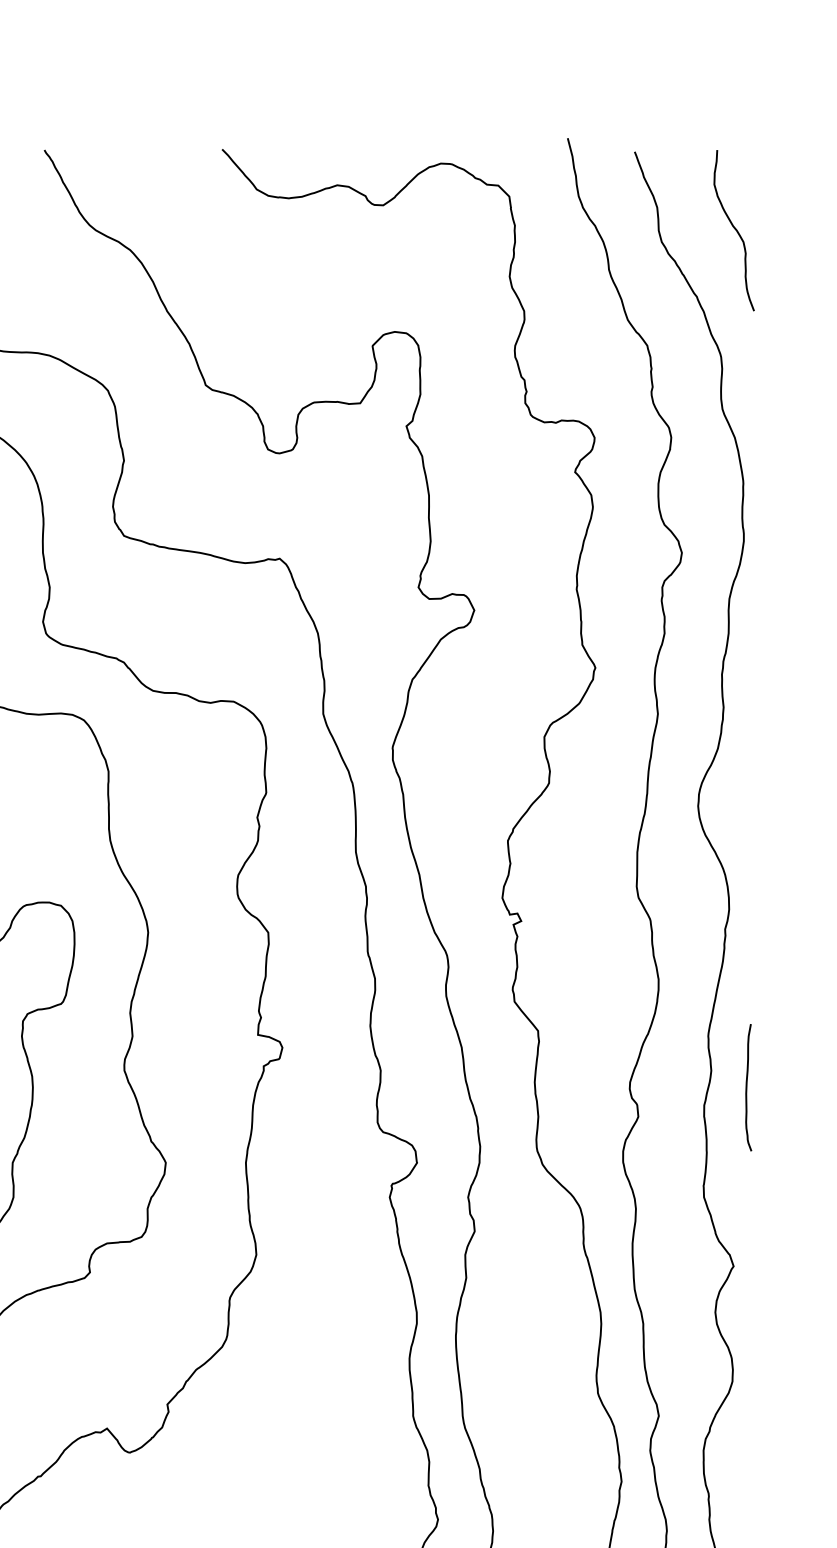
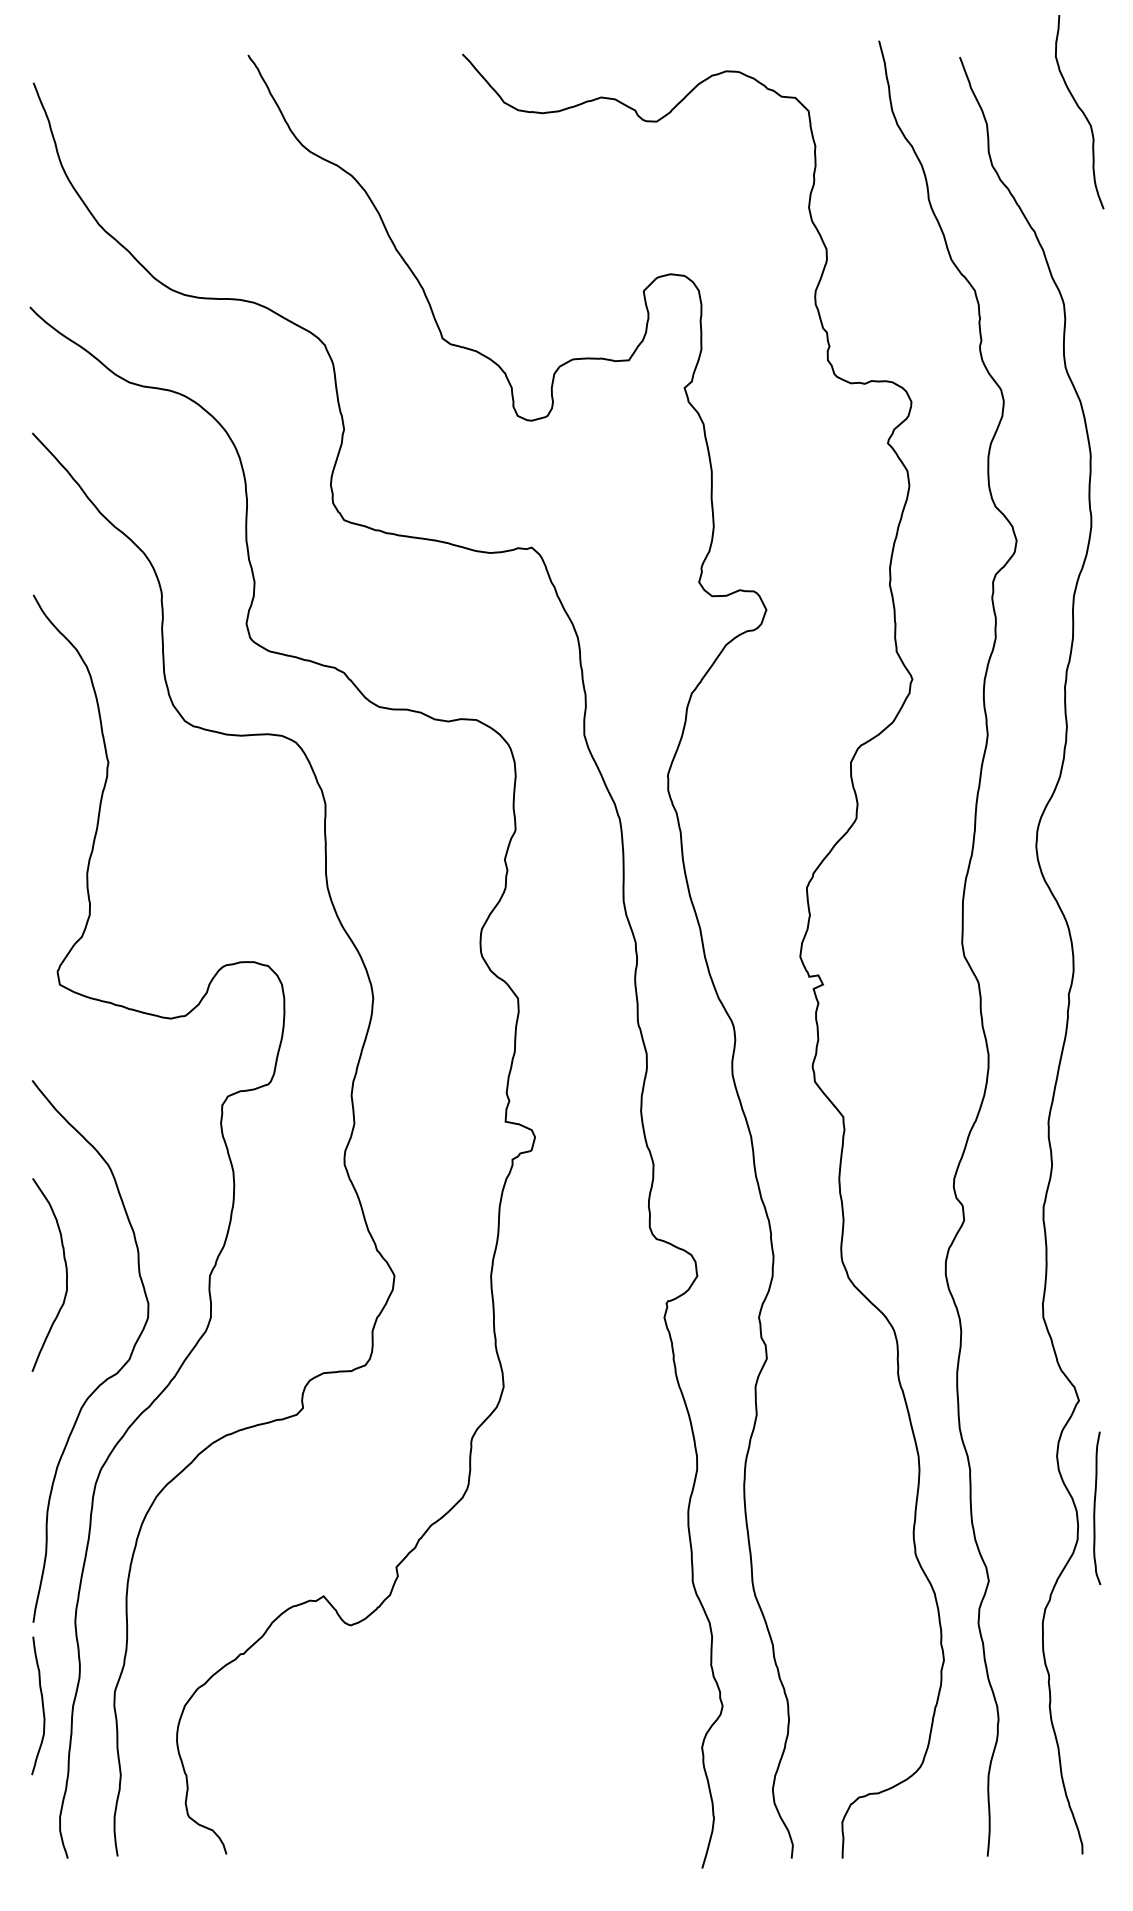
curve: (735, 230) -> (1081, 112), moved
curve: (747, 1087) -> (1095, 1508), moved

